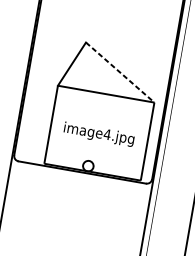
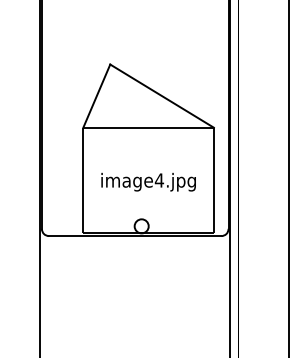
line: (120, 72) -> (162, 96), dashed -> solid

